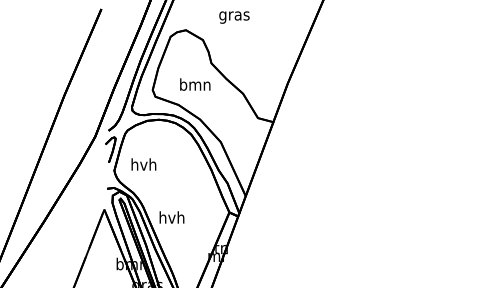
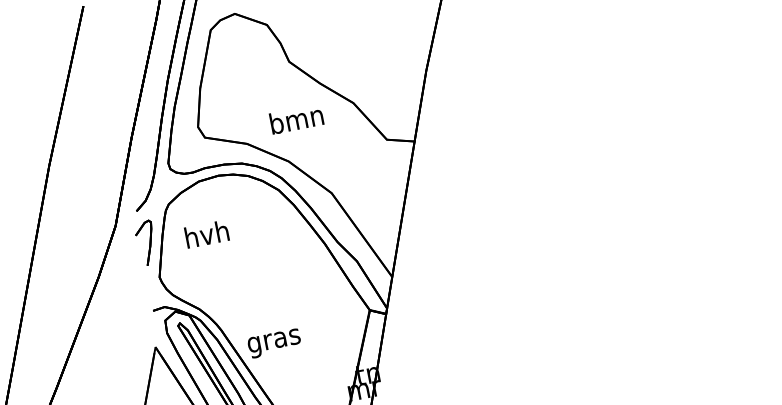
text: (195, 84) -> (297, 119), moved
text: (143, 164) -> (206, 234), moved
text: (171, 218) -> (273, 339), hvh -> gras

